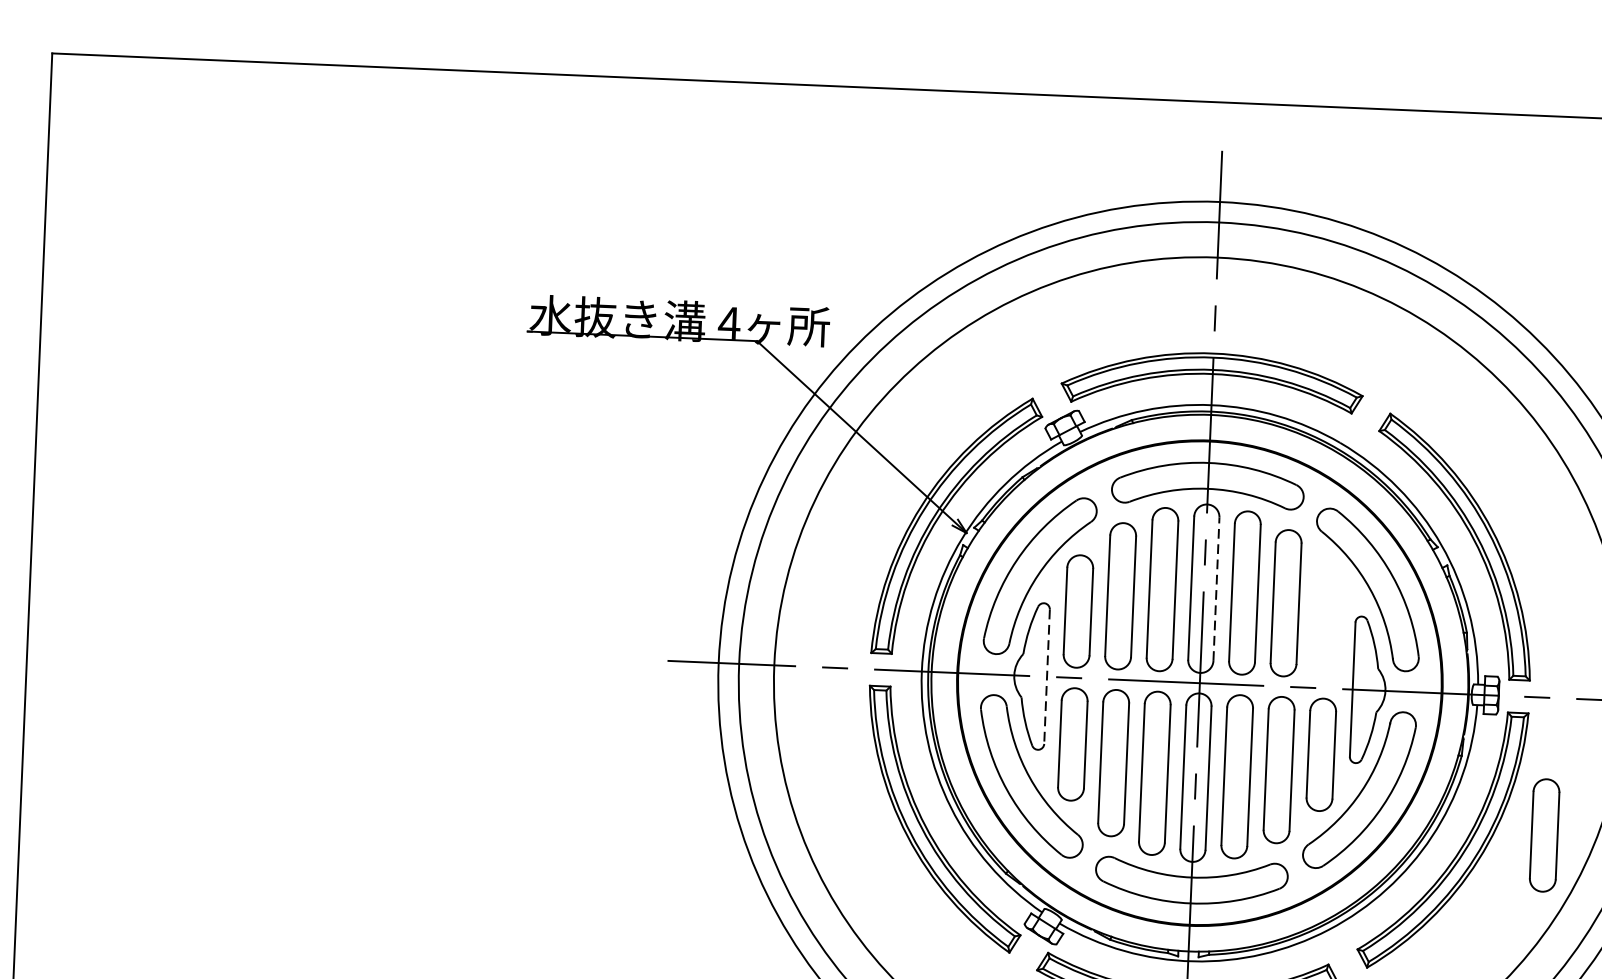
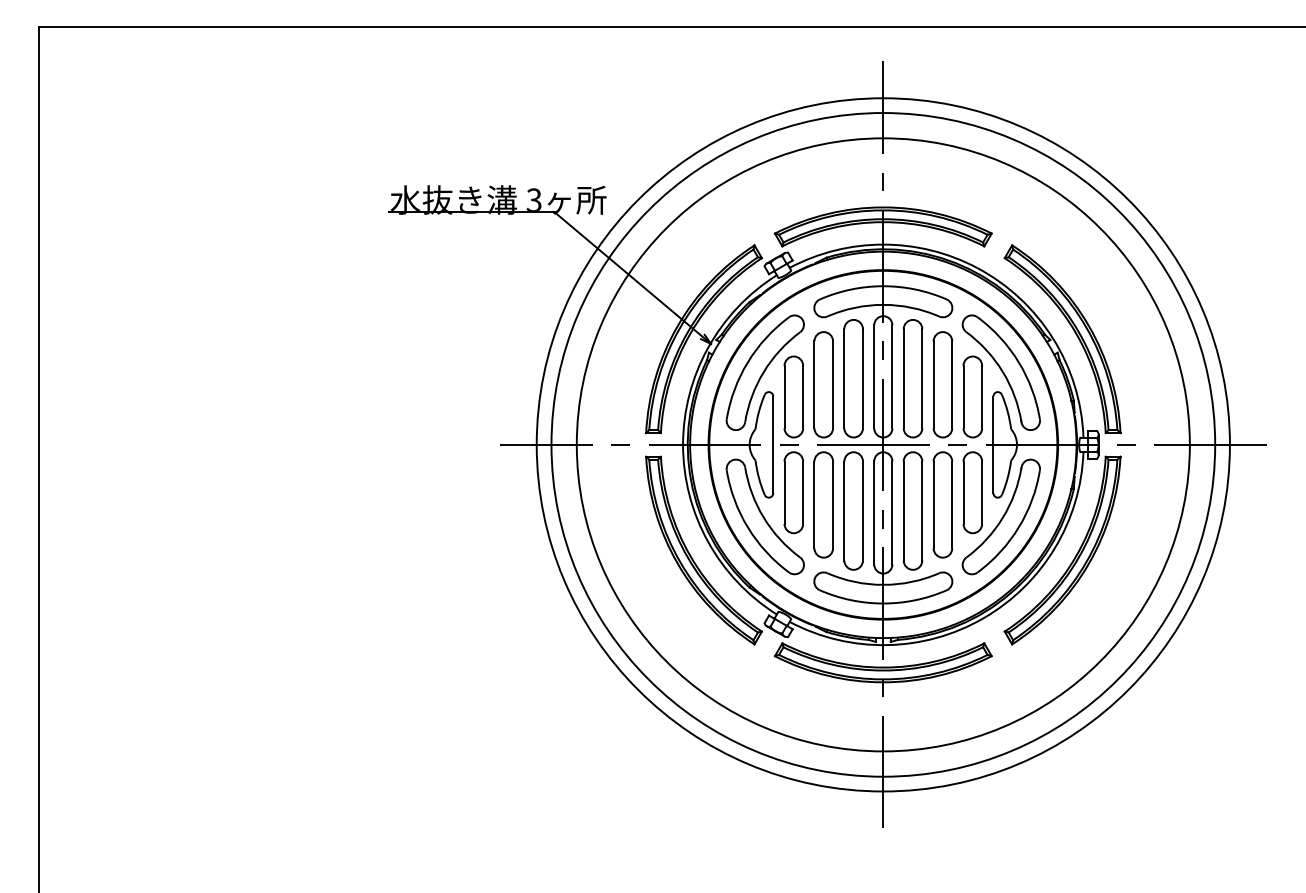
text: (729, 322) -> (534, 199), 4 -> 3
line: (1216, 588) -> (892, 376), dashed -> solid
line: (1047, 677) -> (773, 445), dashed -> solid
part: (1544, 834) -> (972, 396), moved

